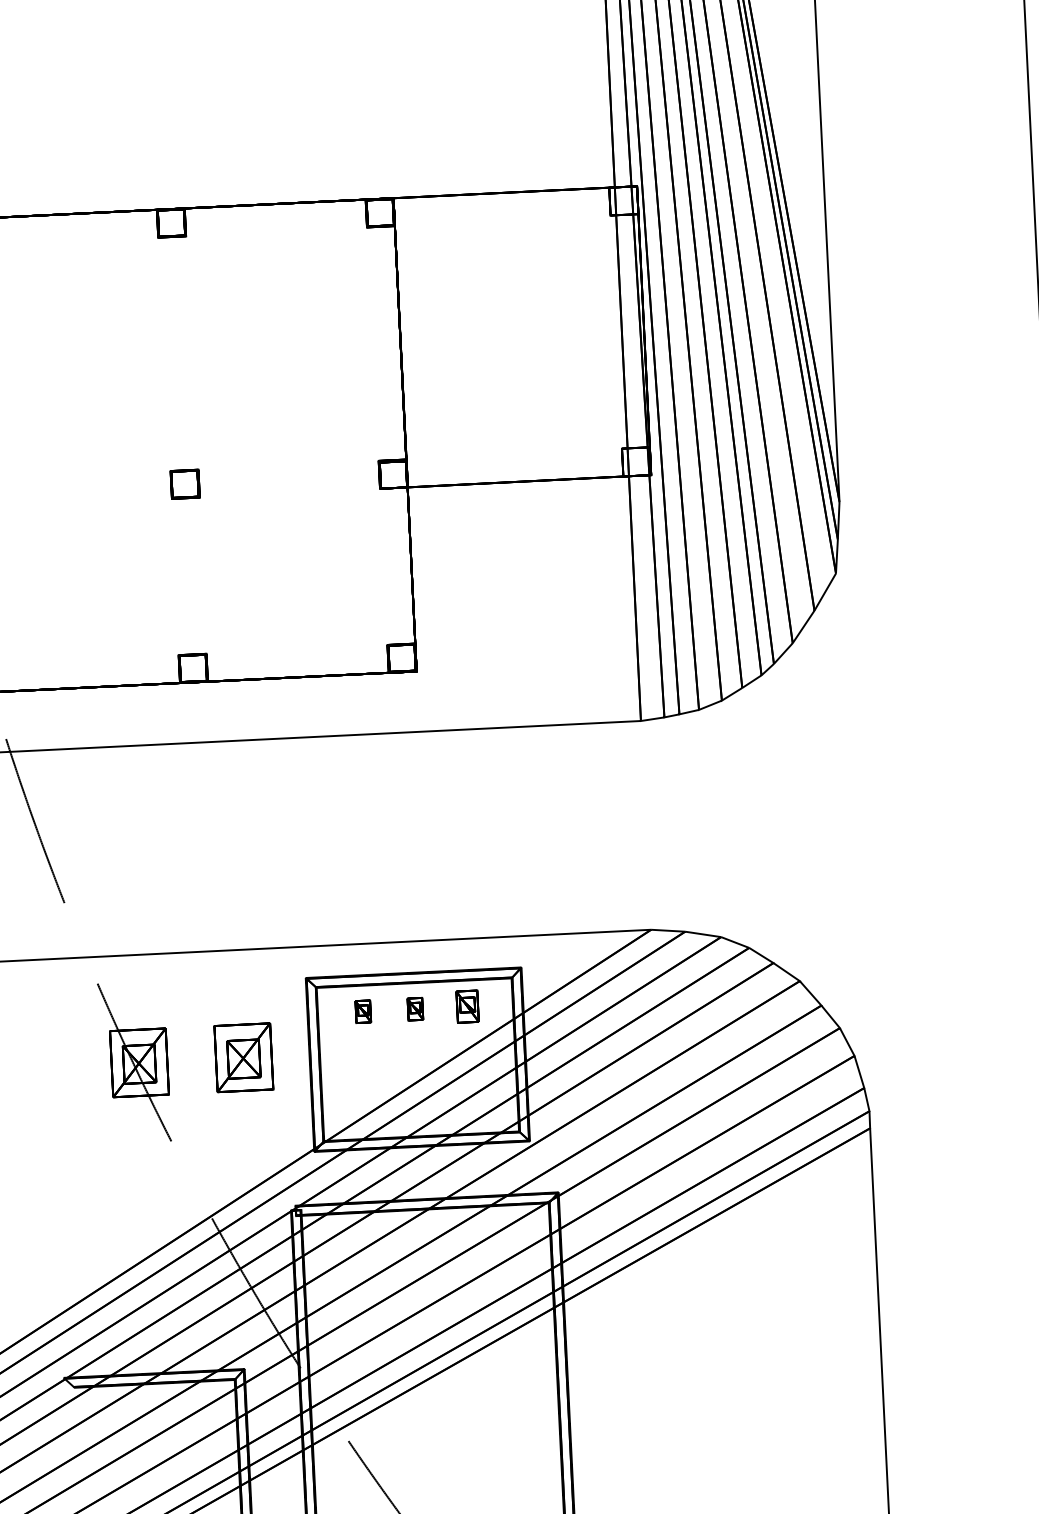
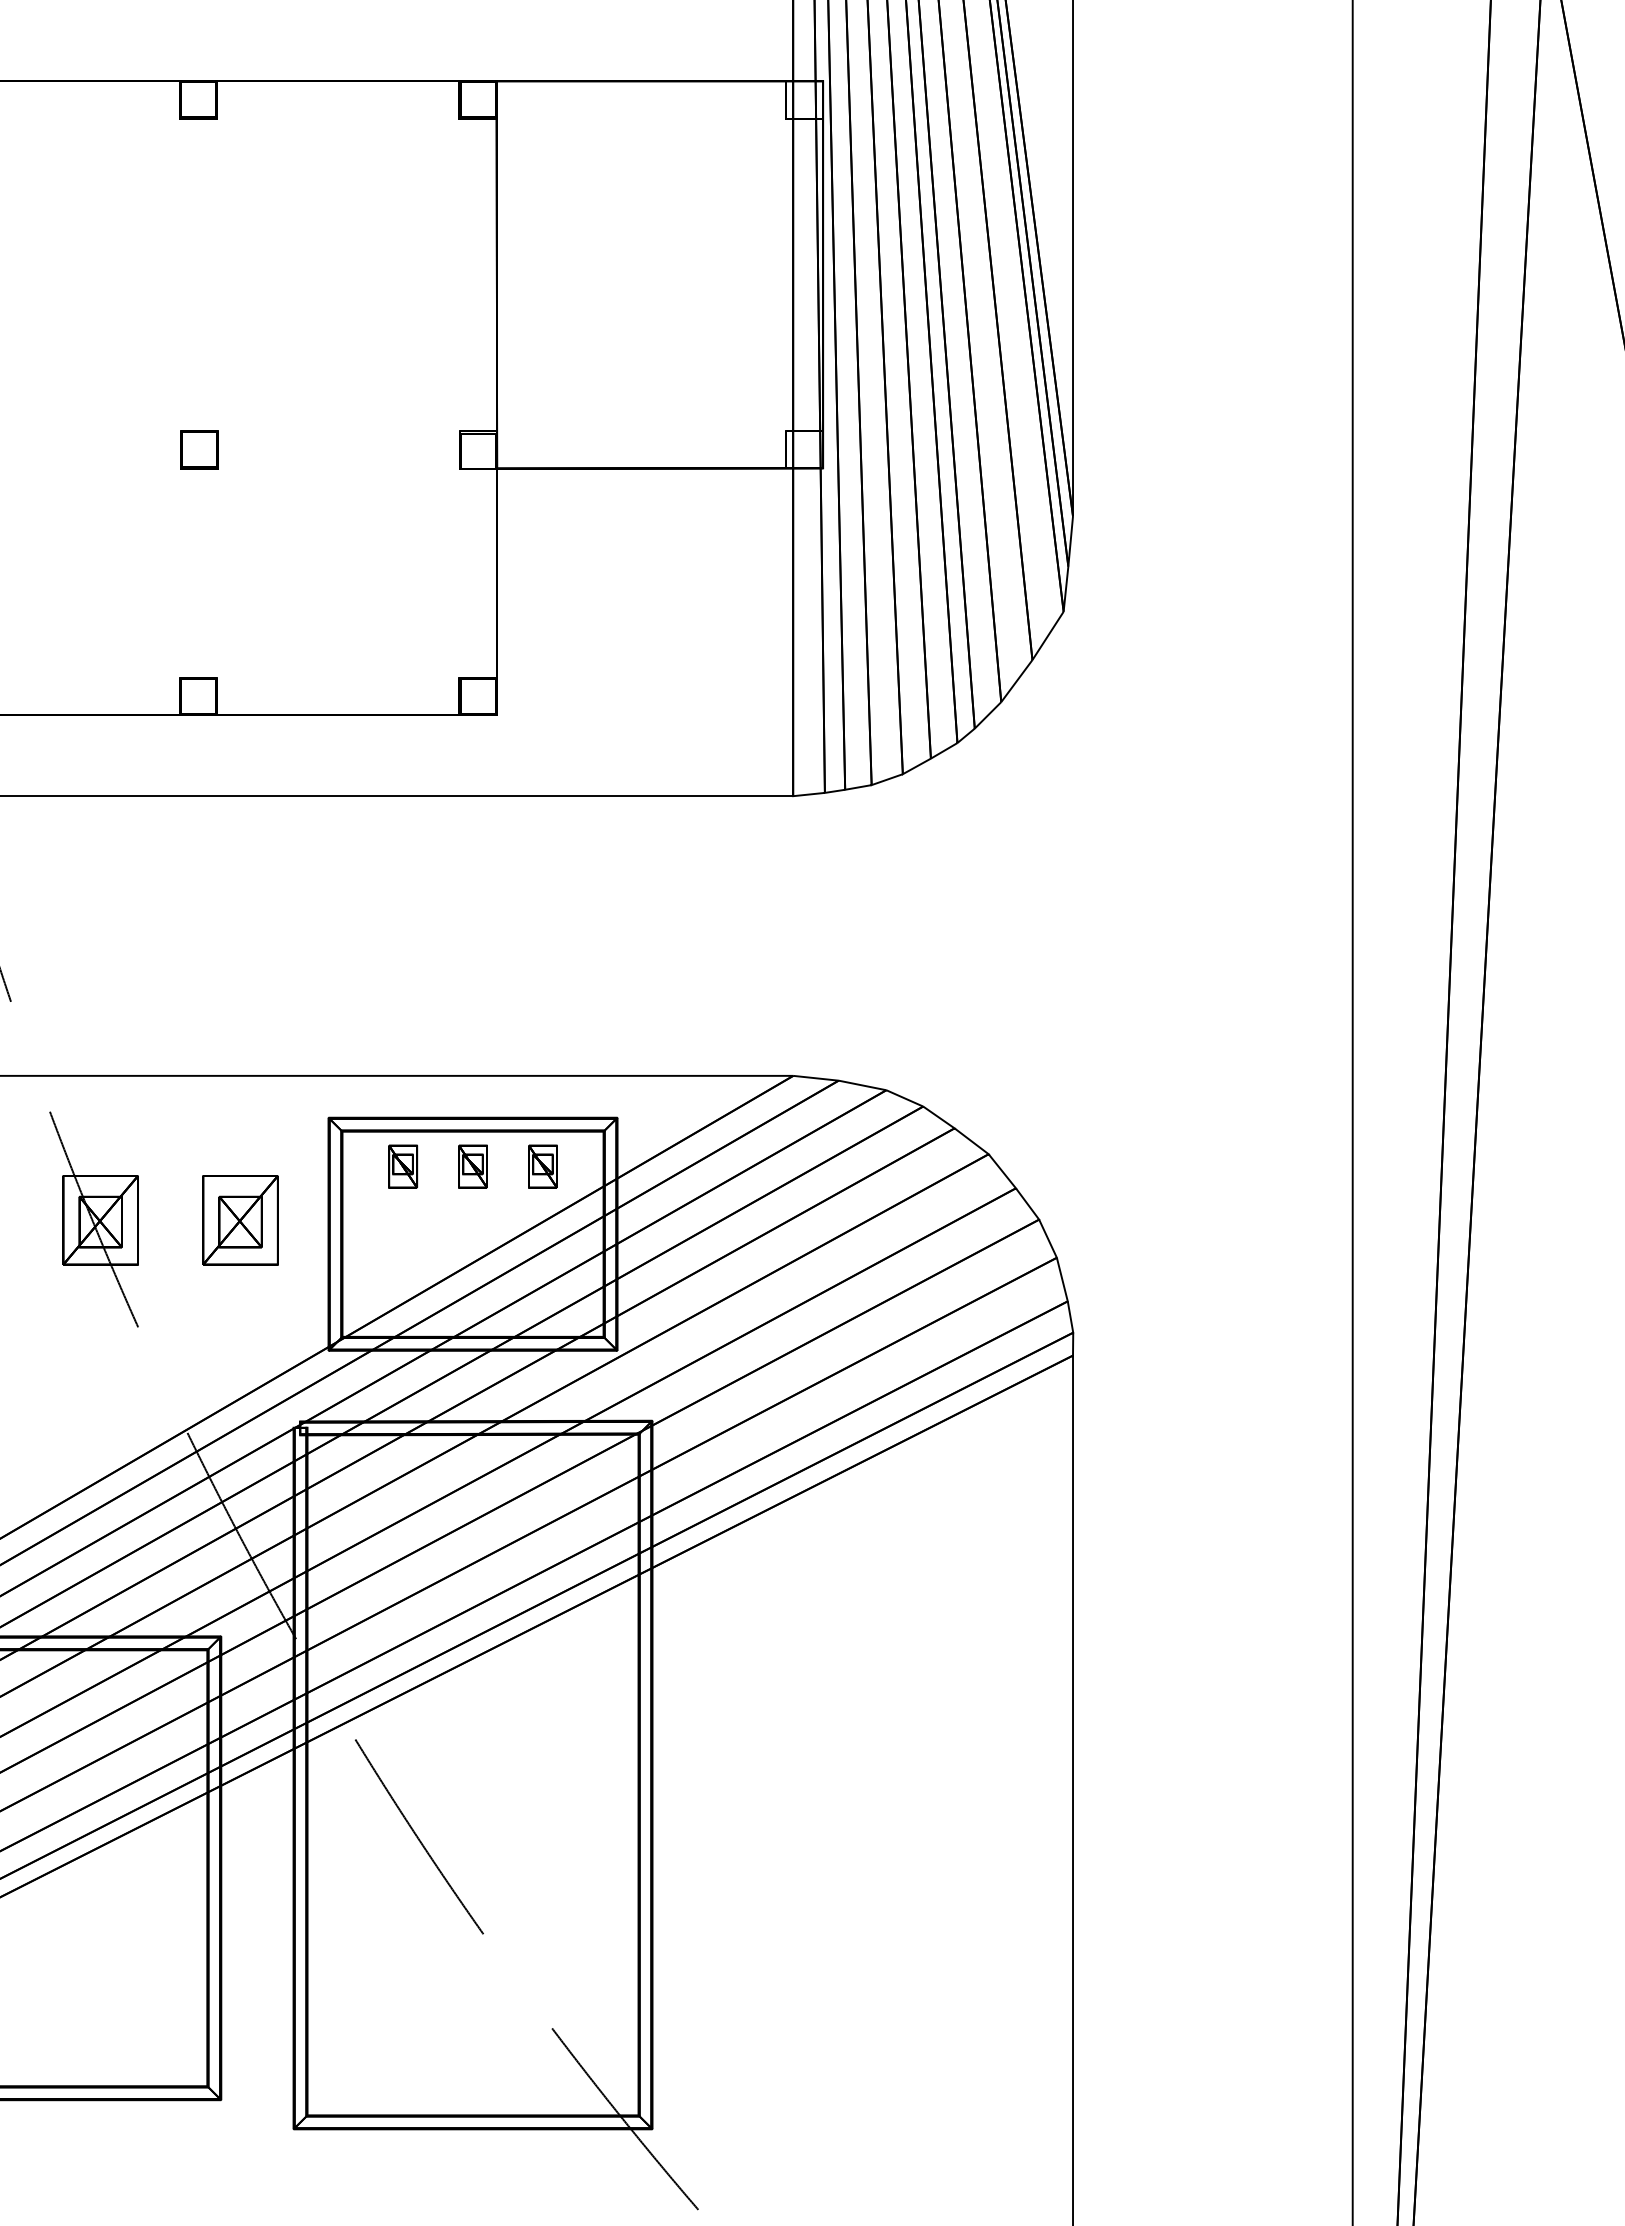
part: (415, 1009) -> (472, 1166), size x1.43
part: (363, 1011) -> (403, 1166), size x1.43

